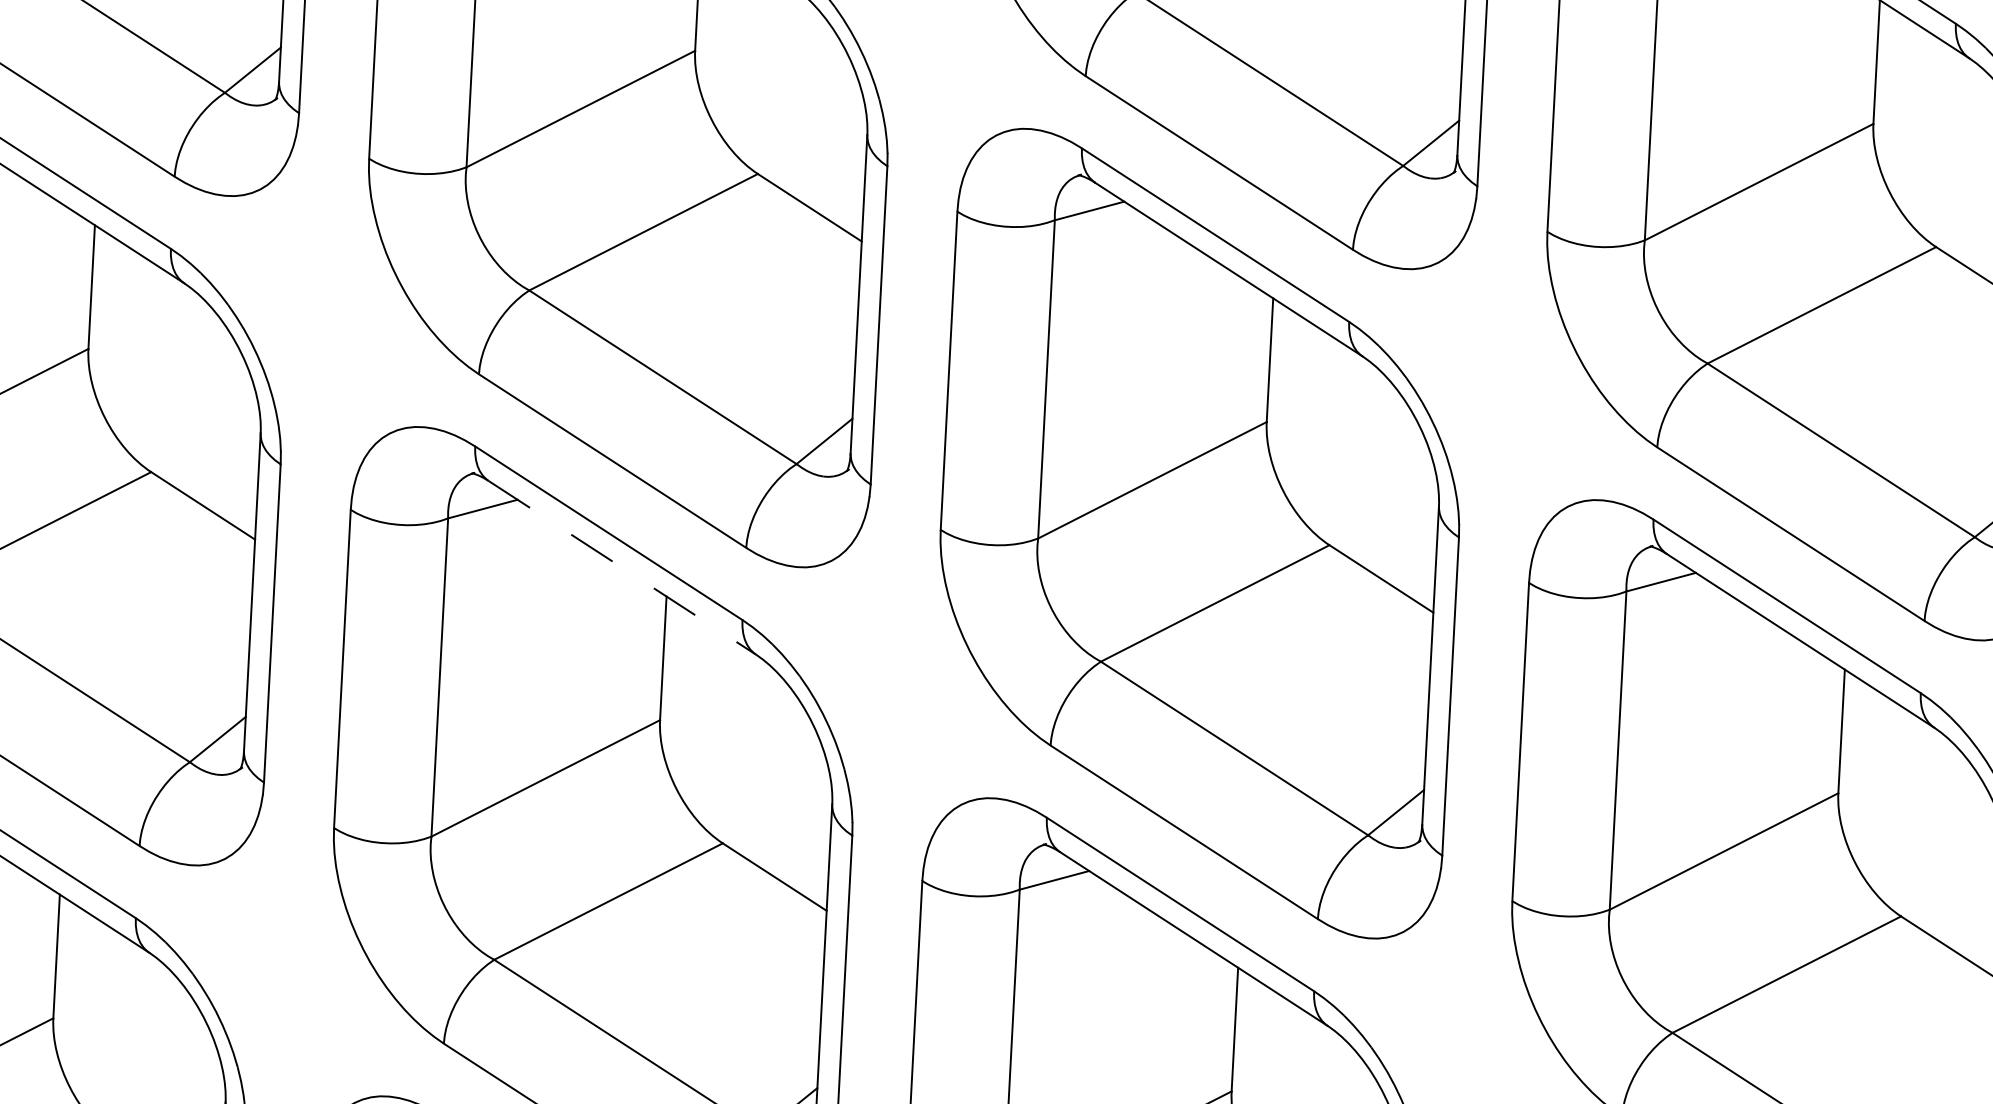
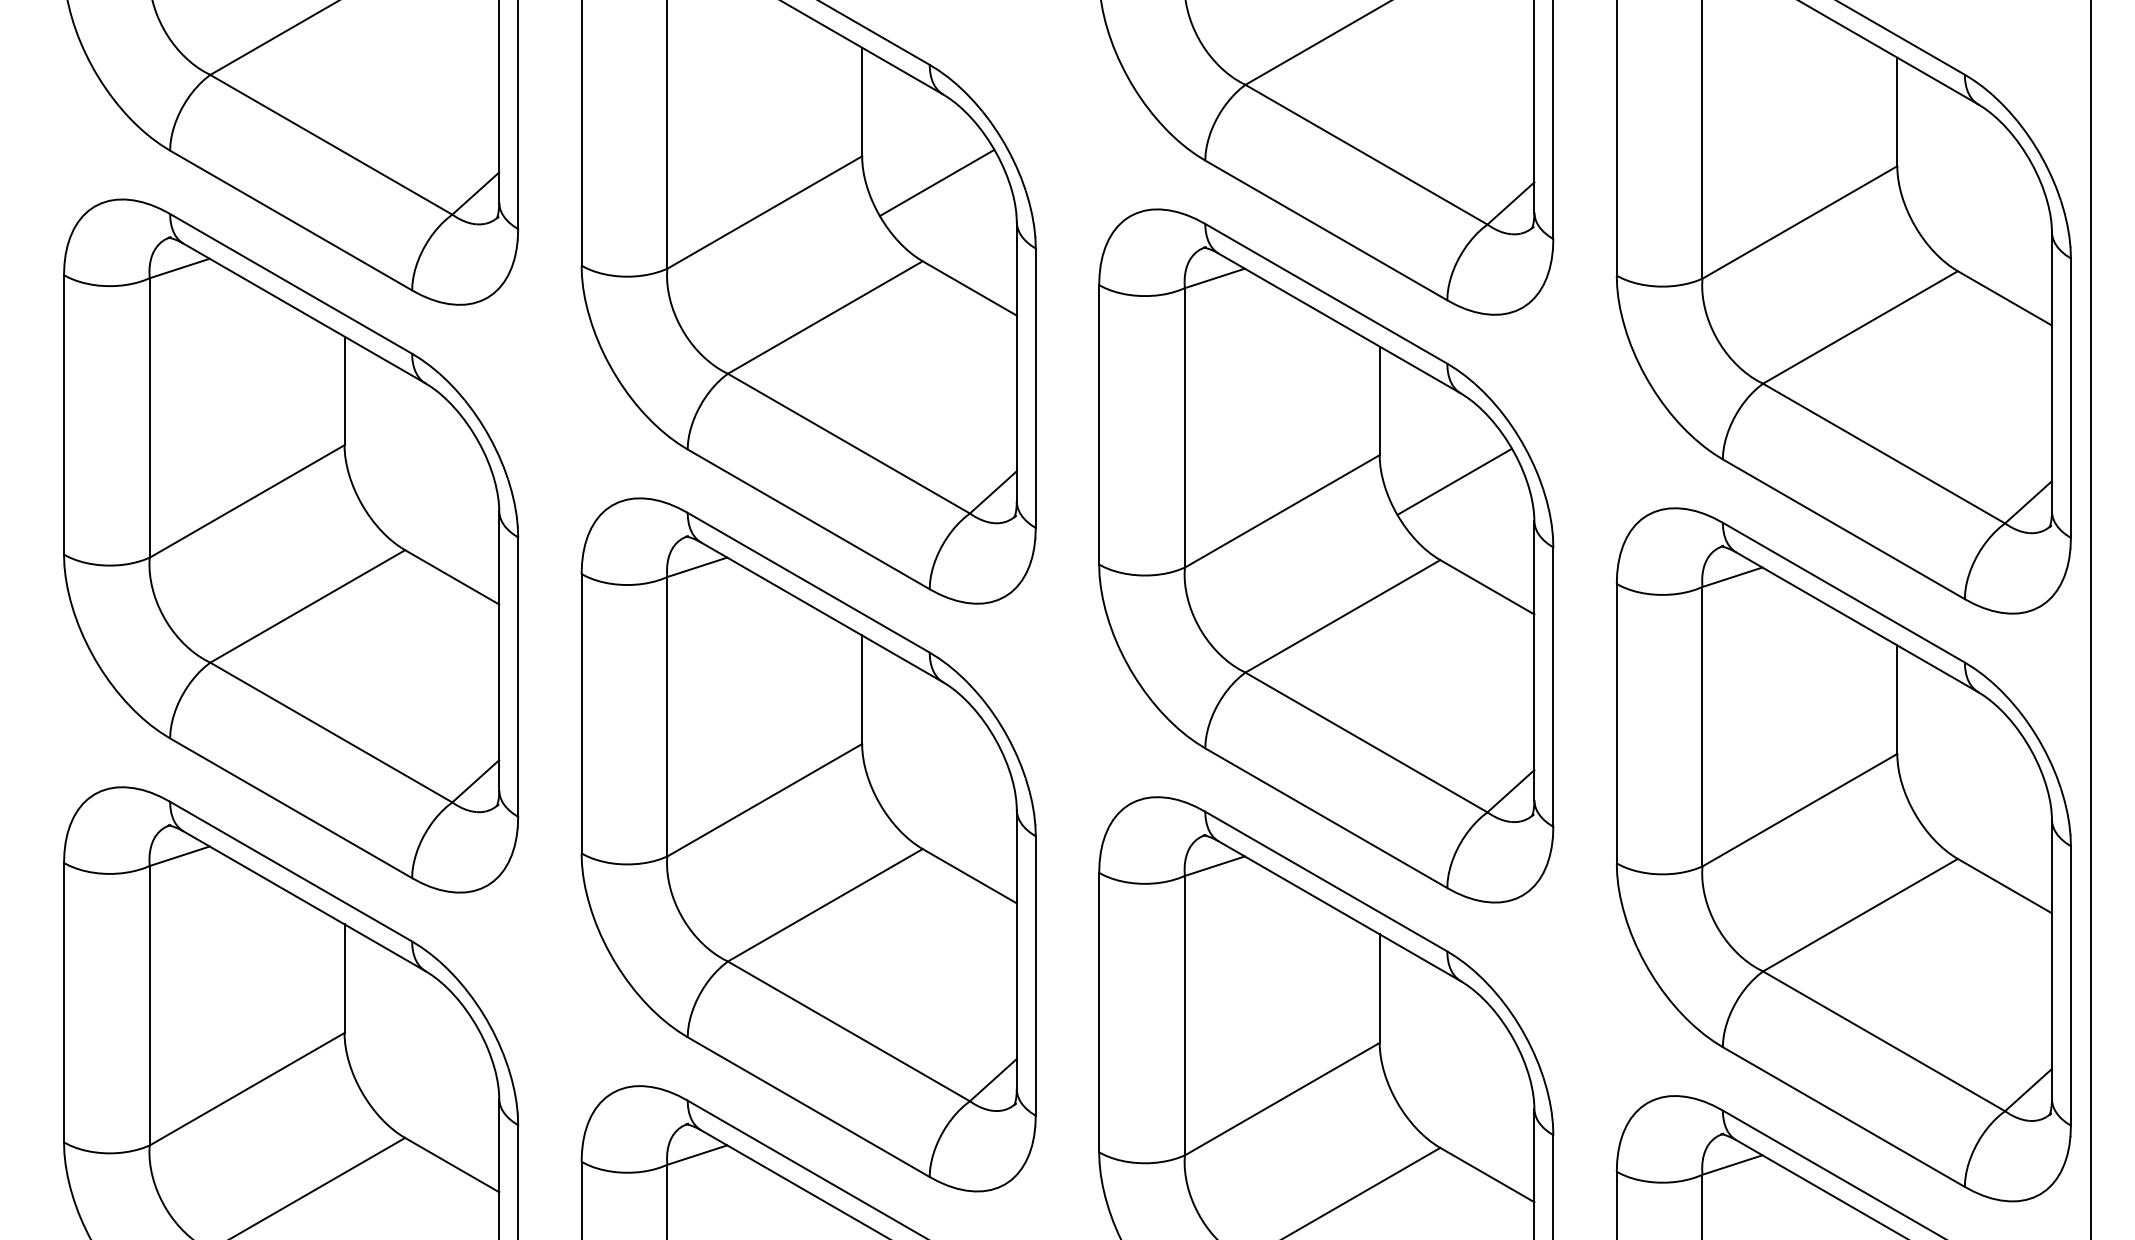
line: (778, 86) -> (936, 183), added
line: (1350, 456) -> (1454, 481), added
line: (622, 567) -> (822, 612), dashed -> solid

